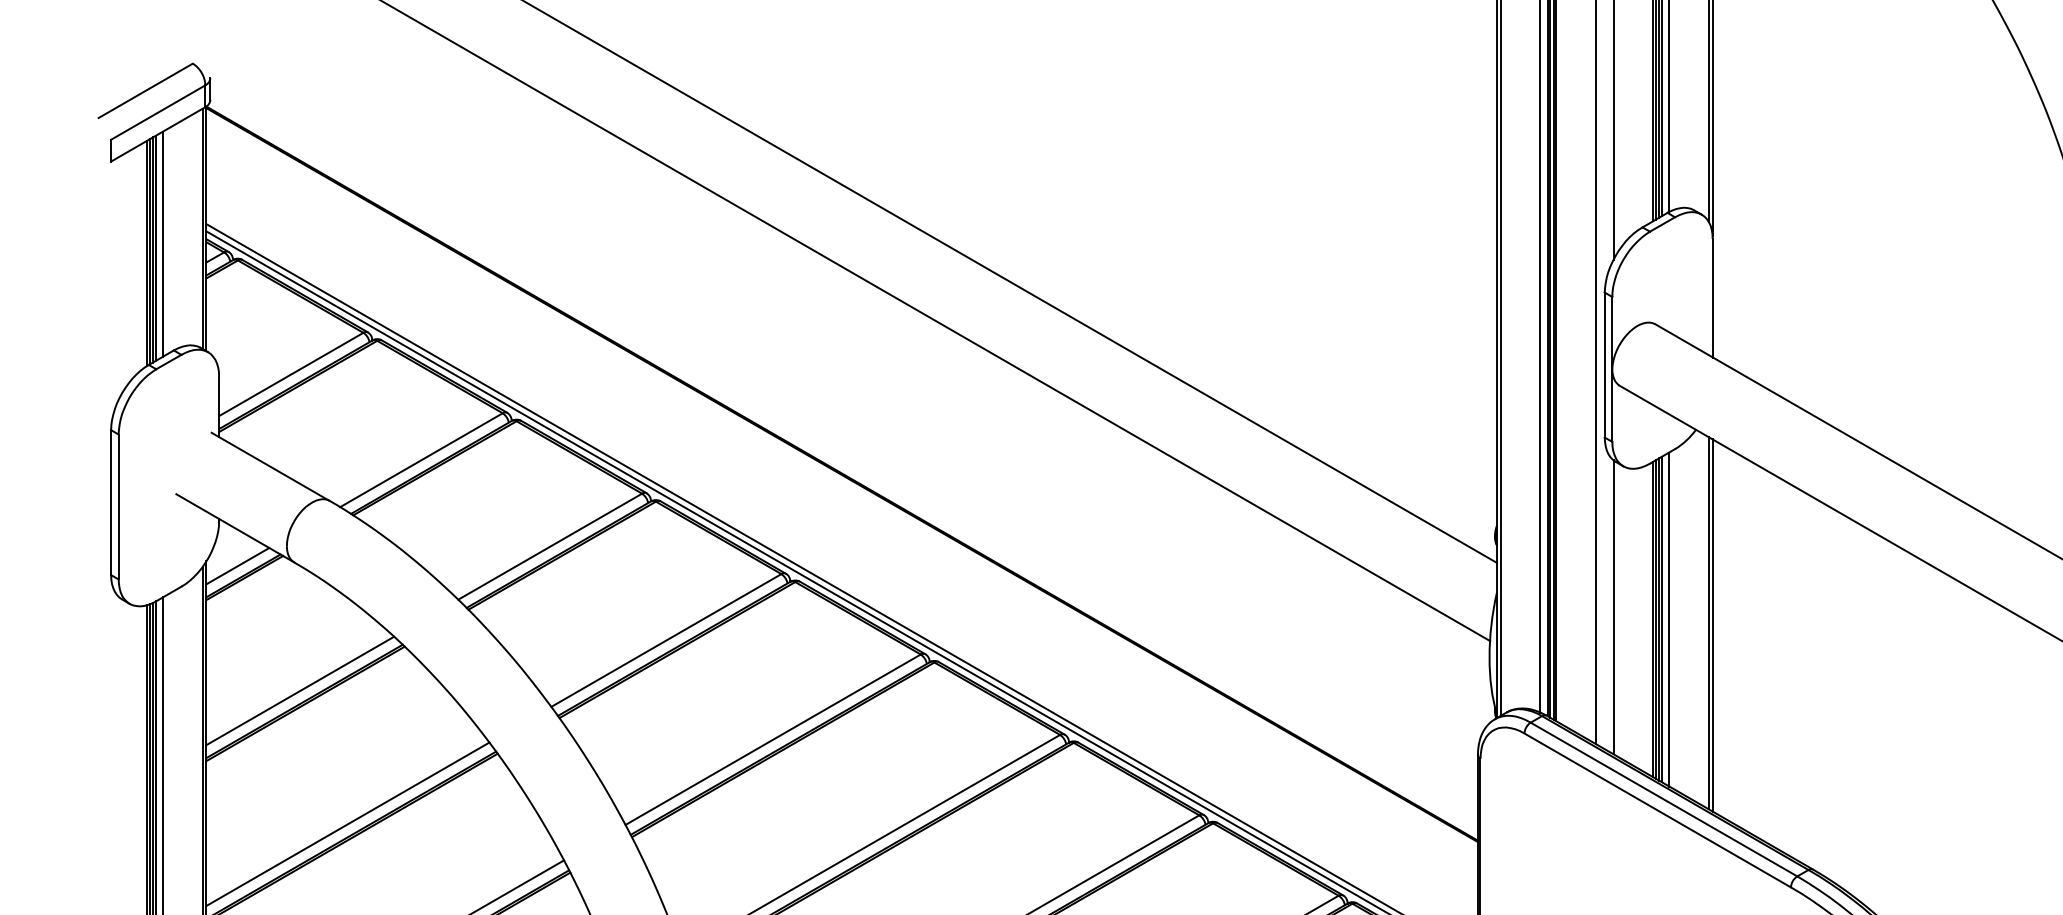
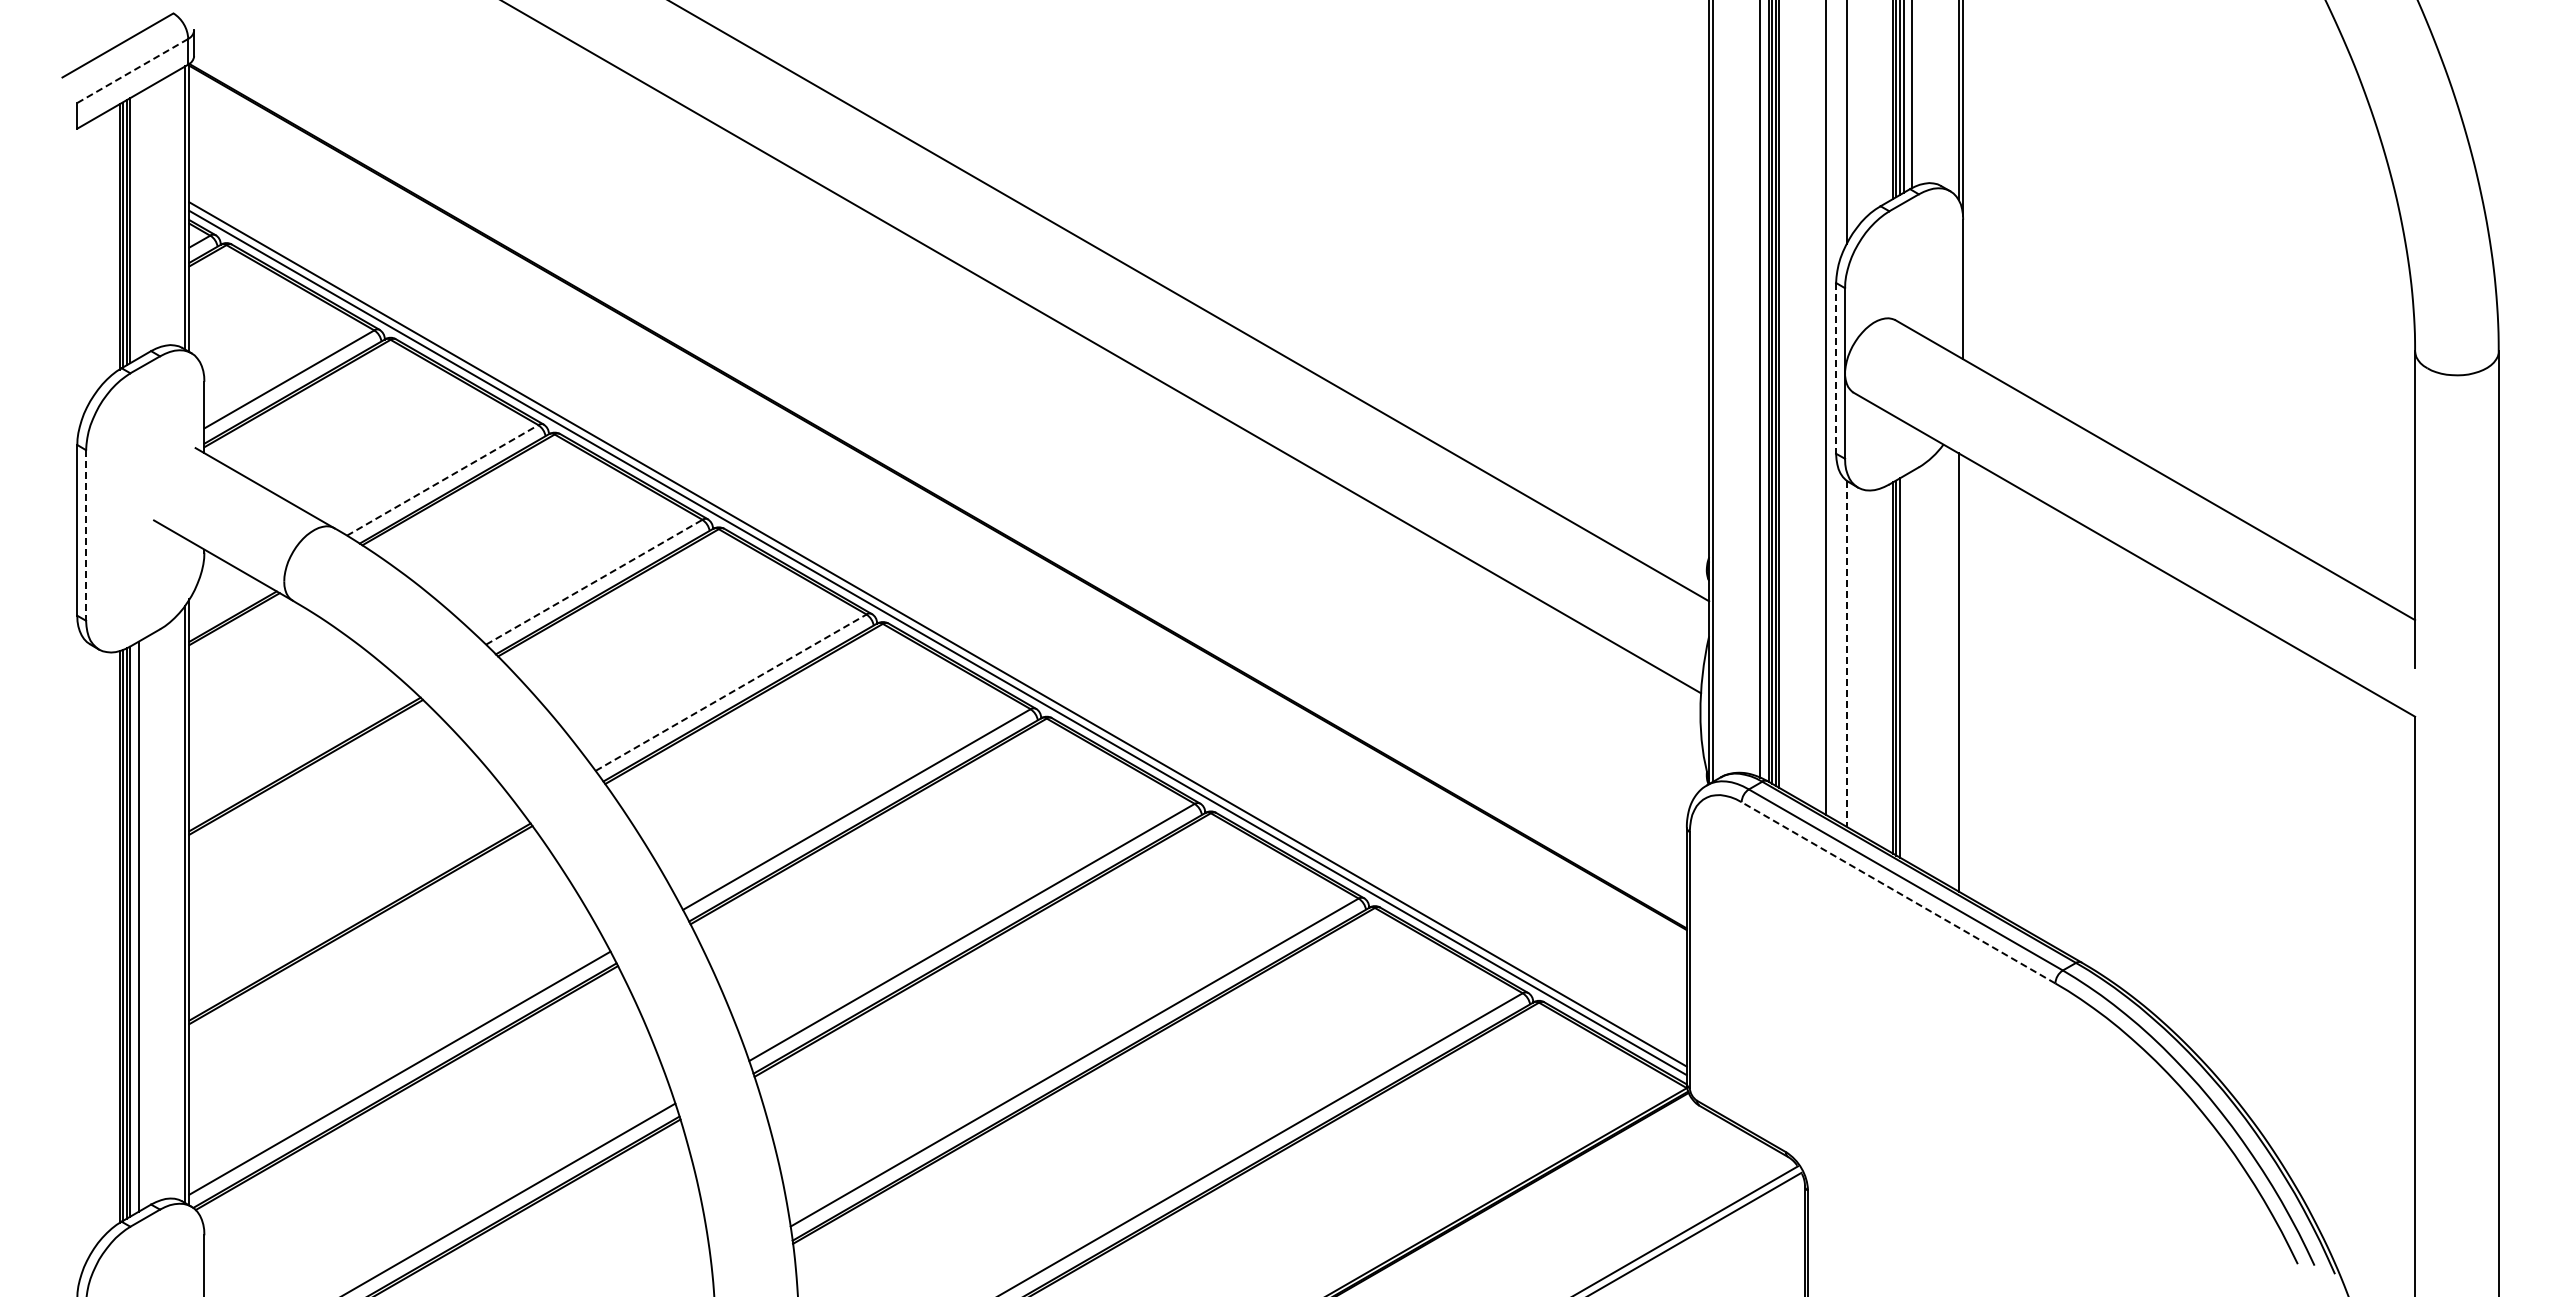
line: (158, 112) -> (132, 71), solid -> dashed
line: (163, 243) -> (138, 225), removed
line: (1605, 365) -> (1836, 368), solid -> dashed
line: (421, 460) -> (442, 480), solid -> dashed
line: (118, 507) -> (86, 535), solid -> dashed
line: (550, 546) -> (594, 582), solid -> dashed
line: (237, 565) -> (226, 604), removed
line: (1613, 608) -> (1846, 654), solid -> dashed
line: (1661, 619) -> (1903, 667), removed
line: (1669, 619) -> (1912, 667), removed
line: (1712, 625) -> (1963, 674), removed
line: (666, 640) -> (731, 692), solid -> dashed
line: (299, 691) -> (299, 752), removed
line: (1657, 810) -> (1898, 892), solid -> dashed
line: (347, 823) -> (355, 908), removed

